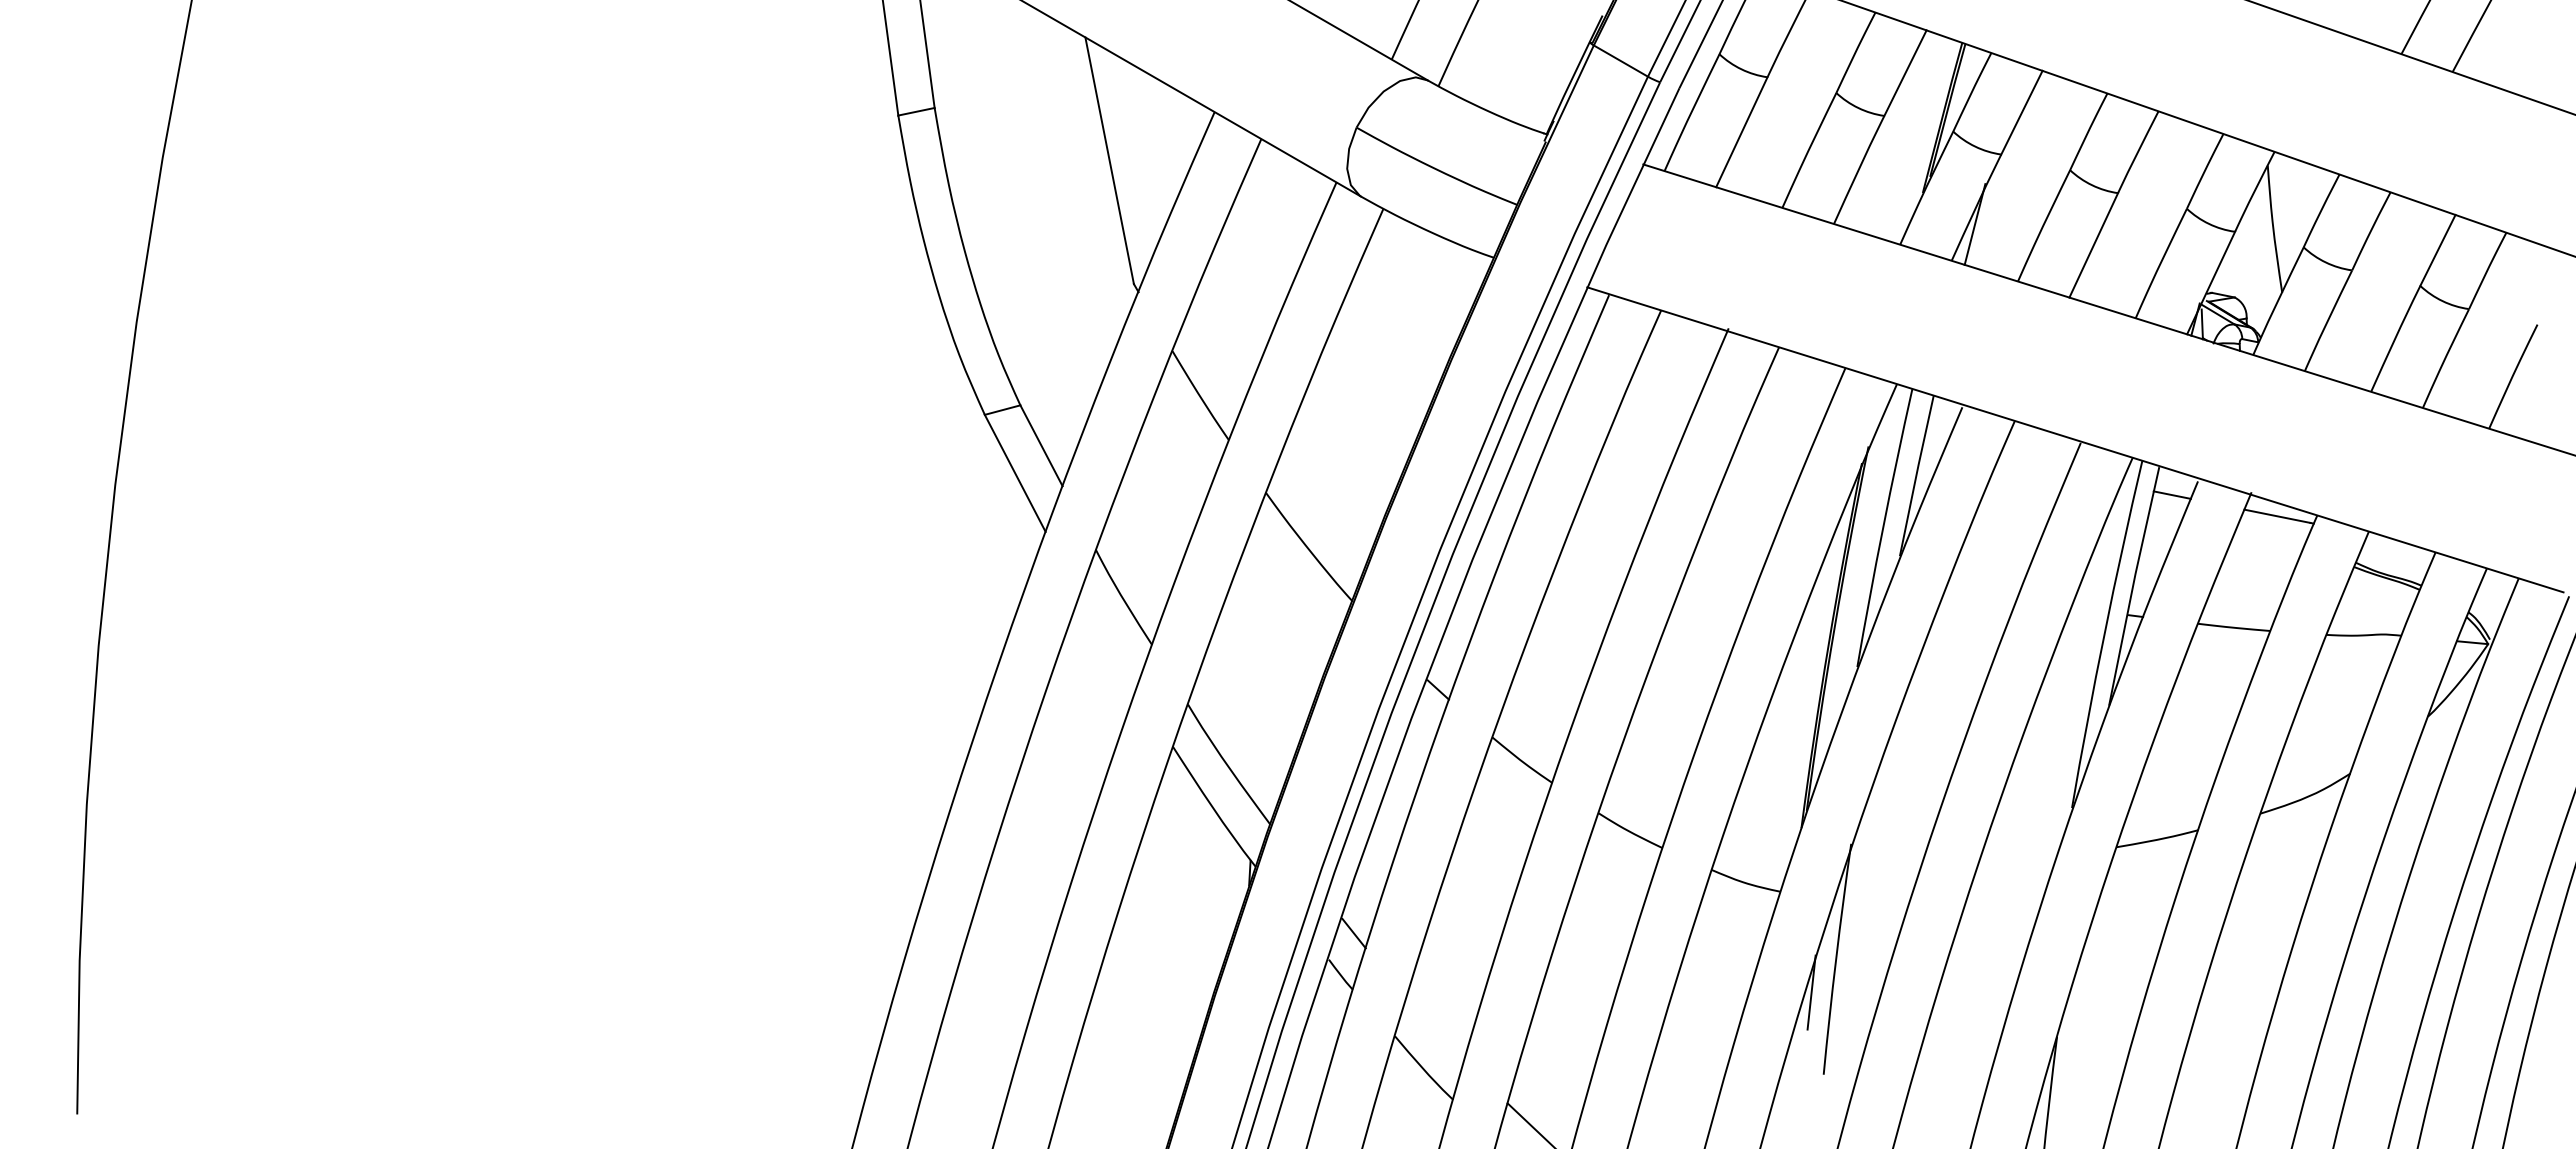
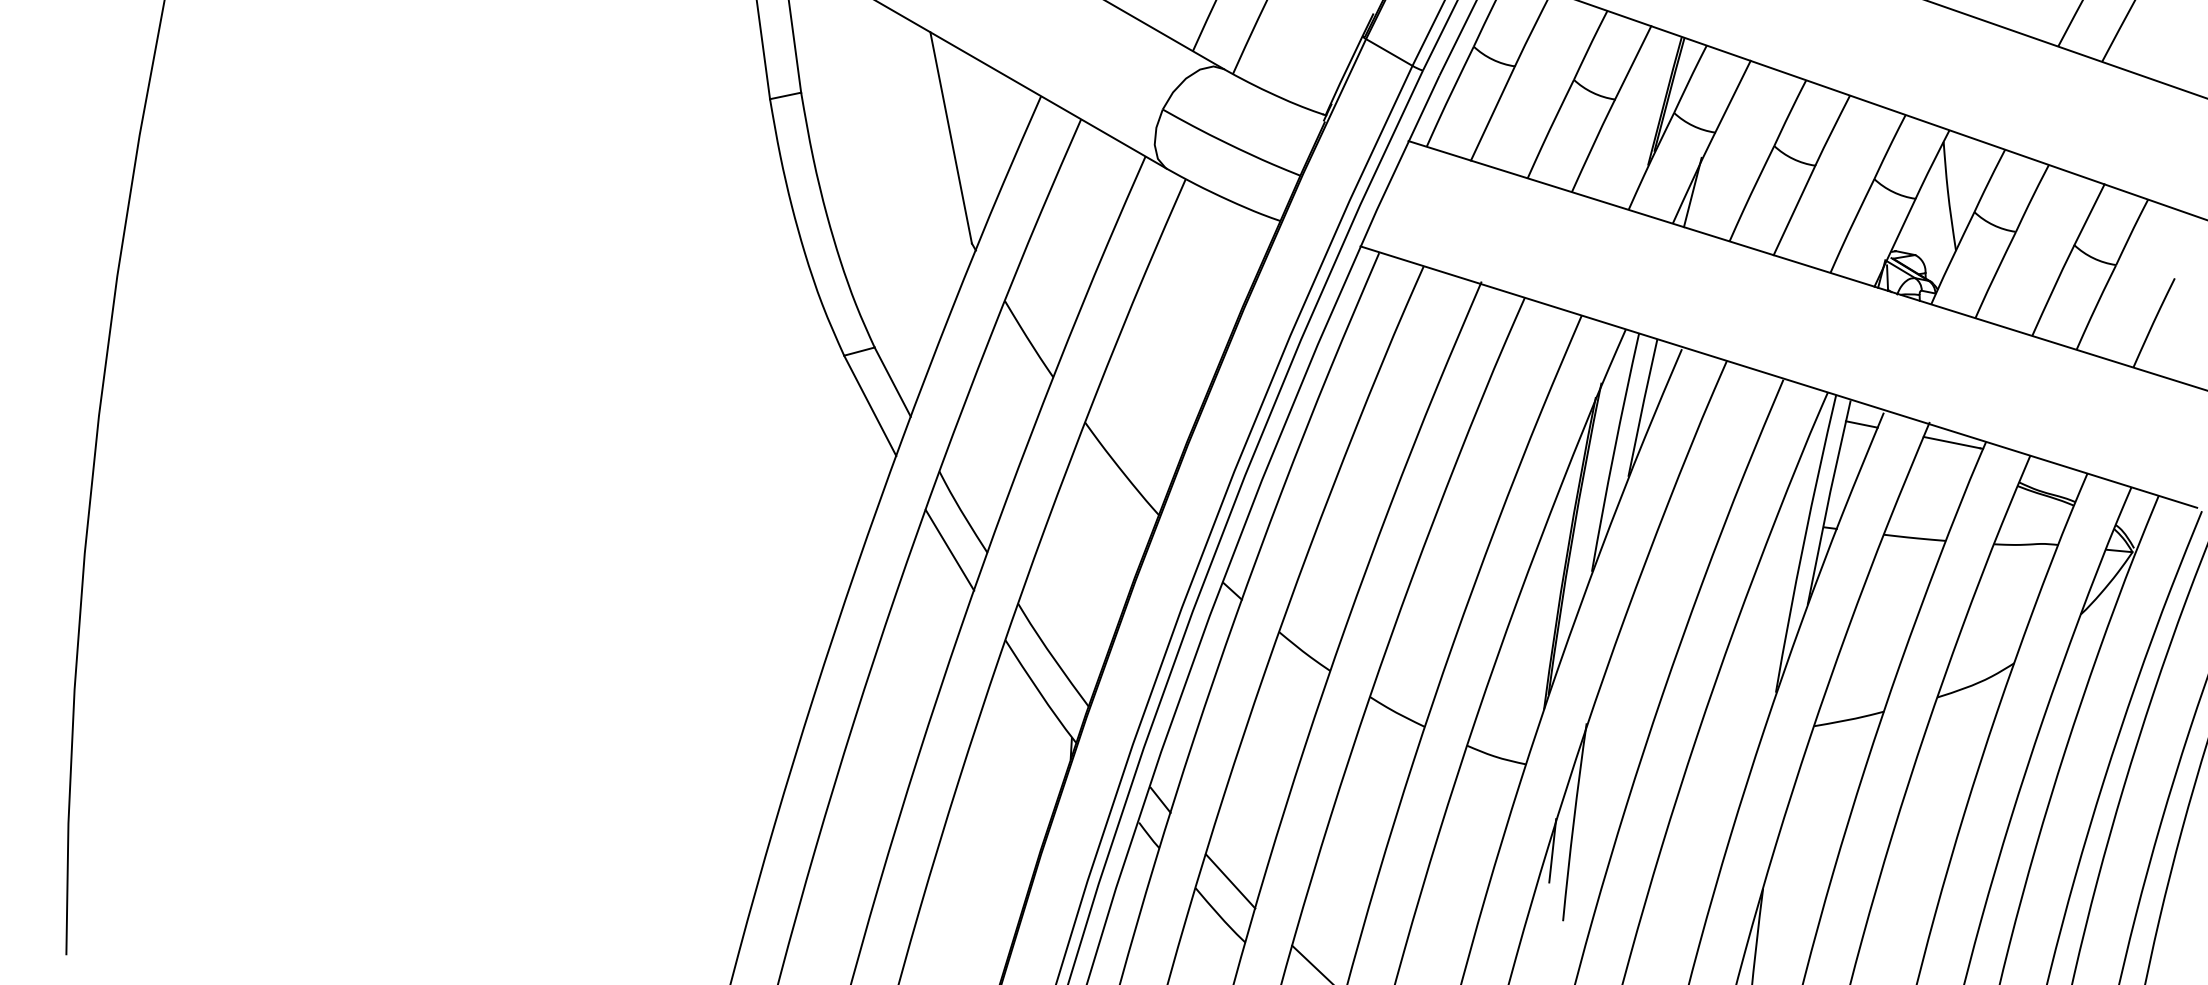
line: (1108, 641) -> (950, 549), added
line: (1435, 1027) -> (1230, 880), added

